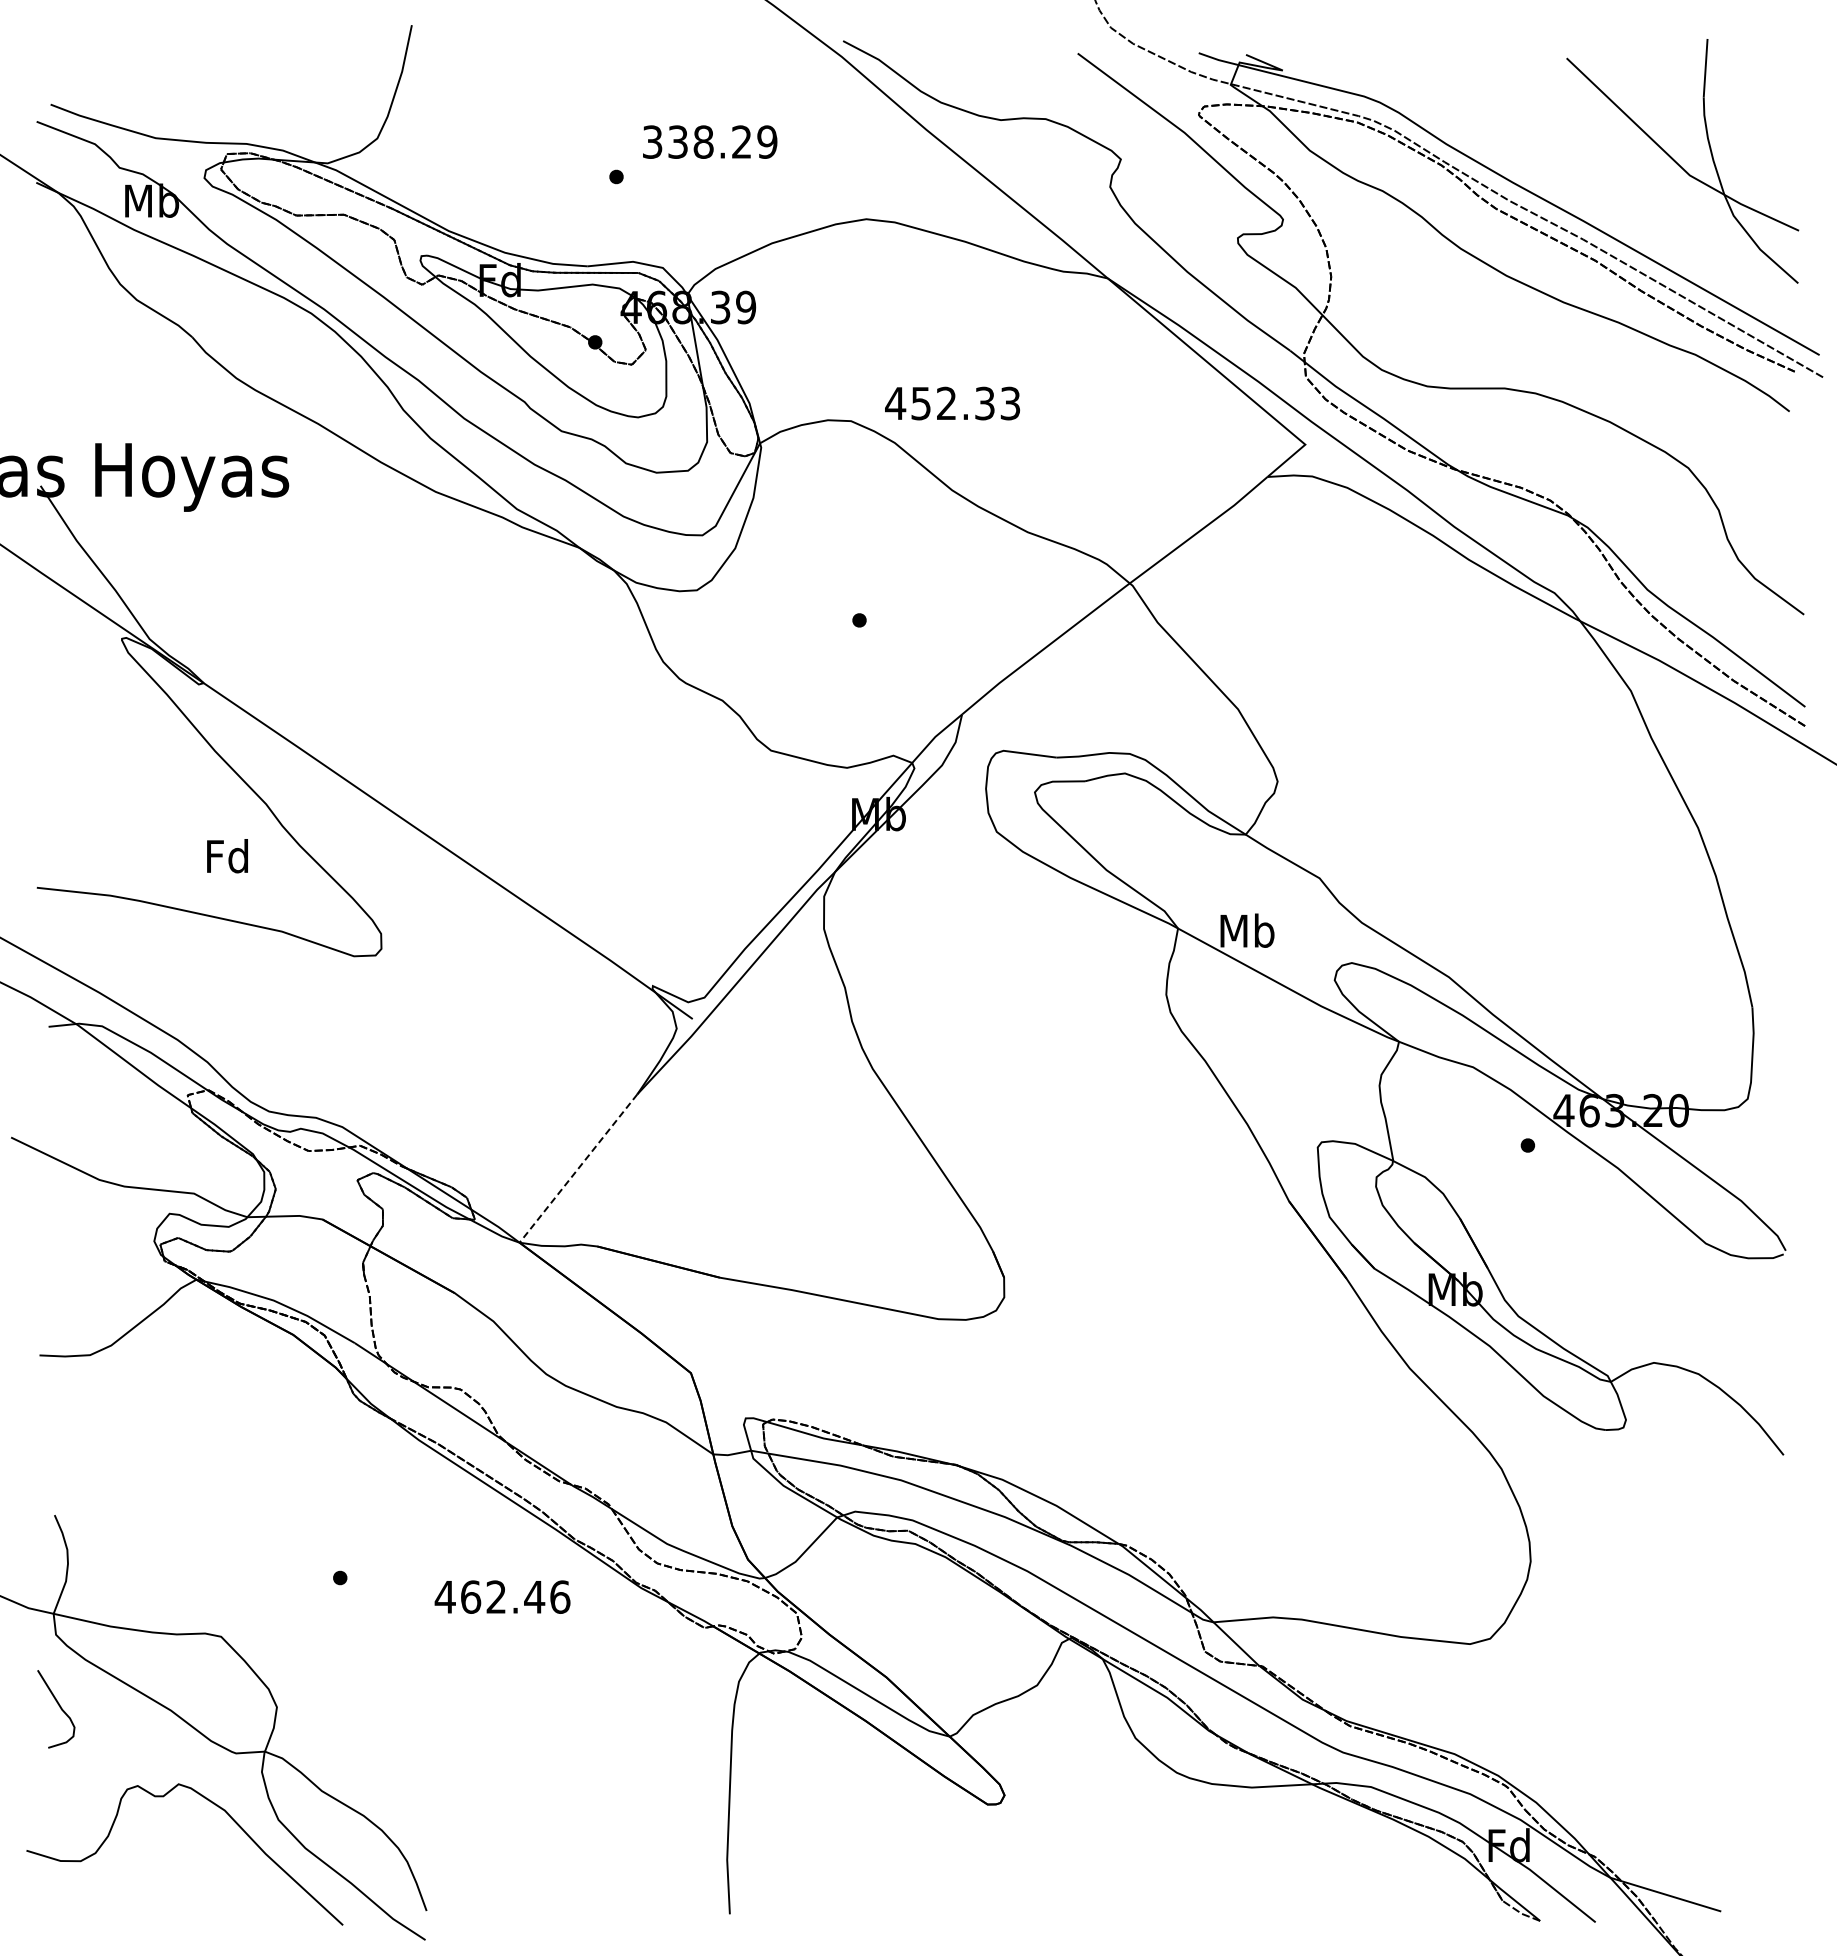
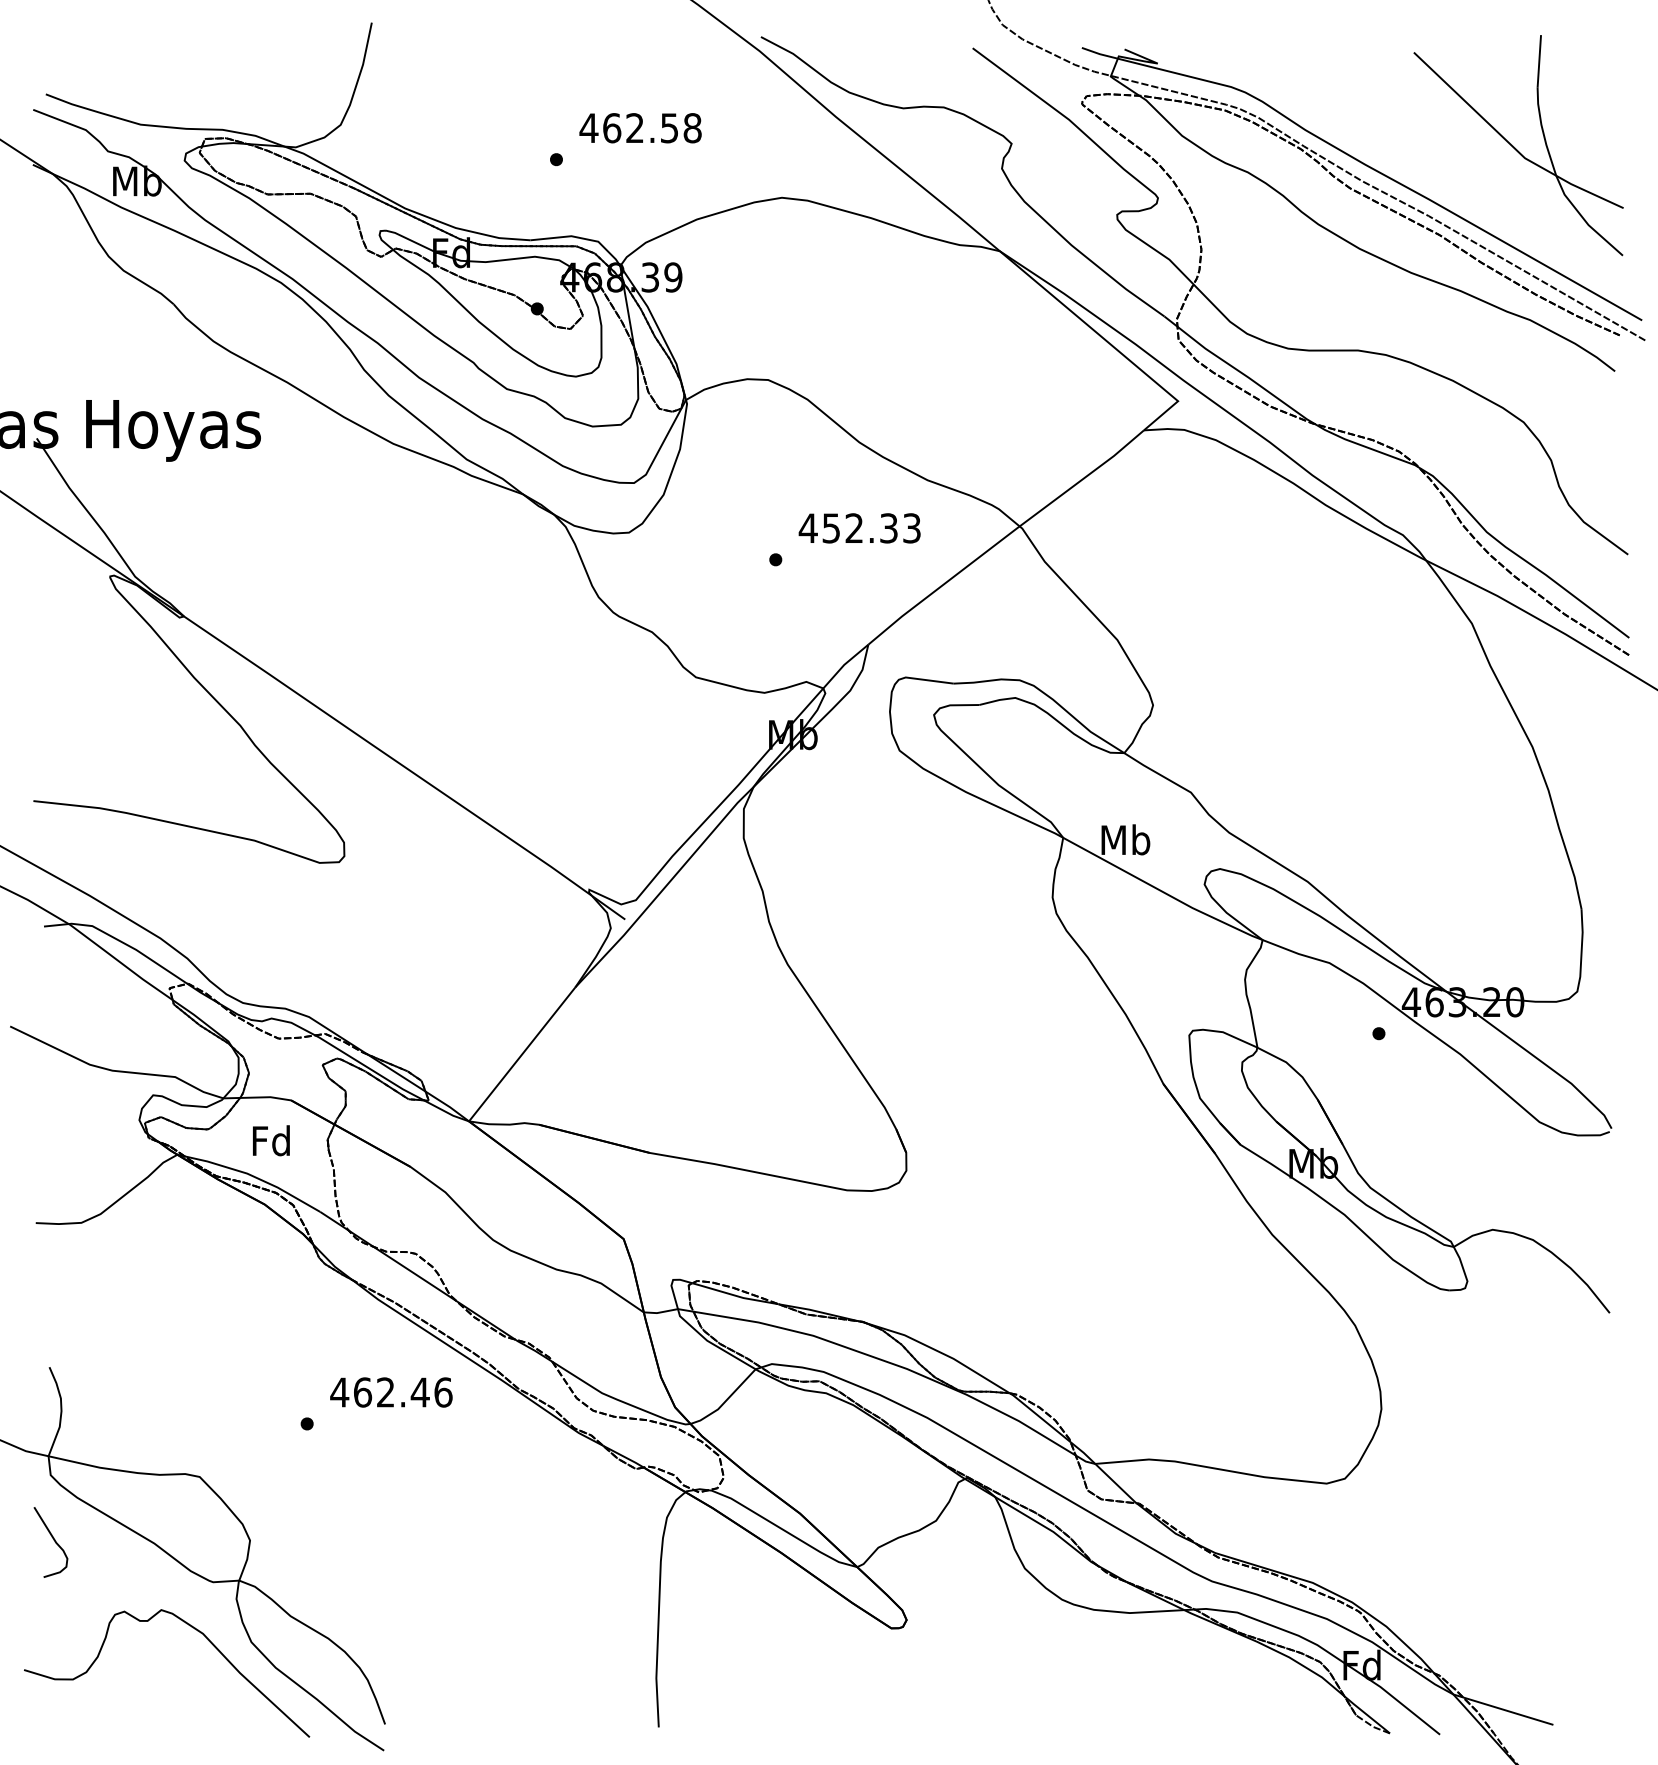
text: (709, 141) -> (640, 127), 338.29 -> 462.58
text: (952, 403) -> (859, 528), moved
text: (227, 856) -> (271, 1141), moved
line: (578, 1168) -> (522, 1054), dashed -> solid
text: (502, 1596) -> (391, 1391), moved

